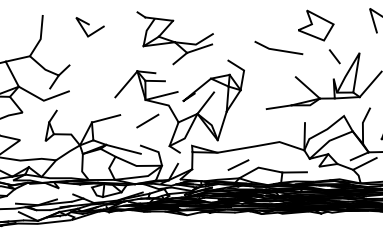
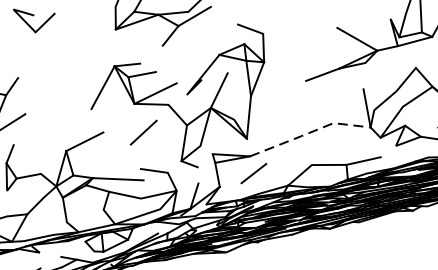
line: (262, 145) -> (310, 133), solid -> dashed
line: (238, 164) -> (253, 172), moved

